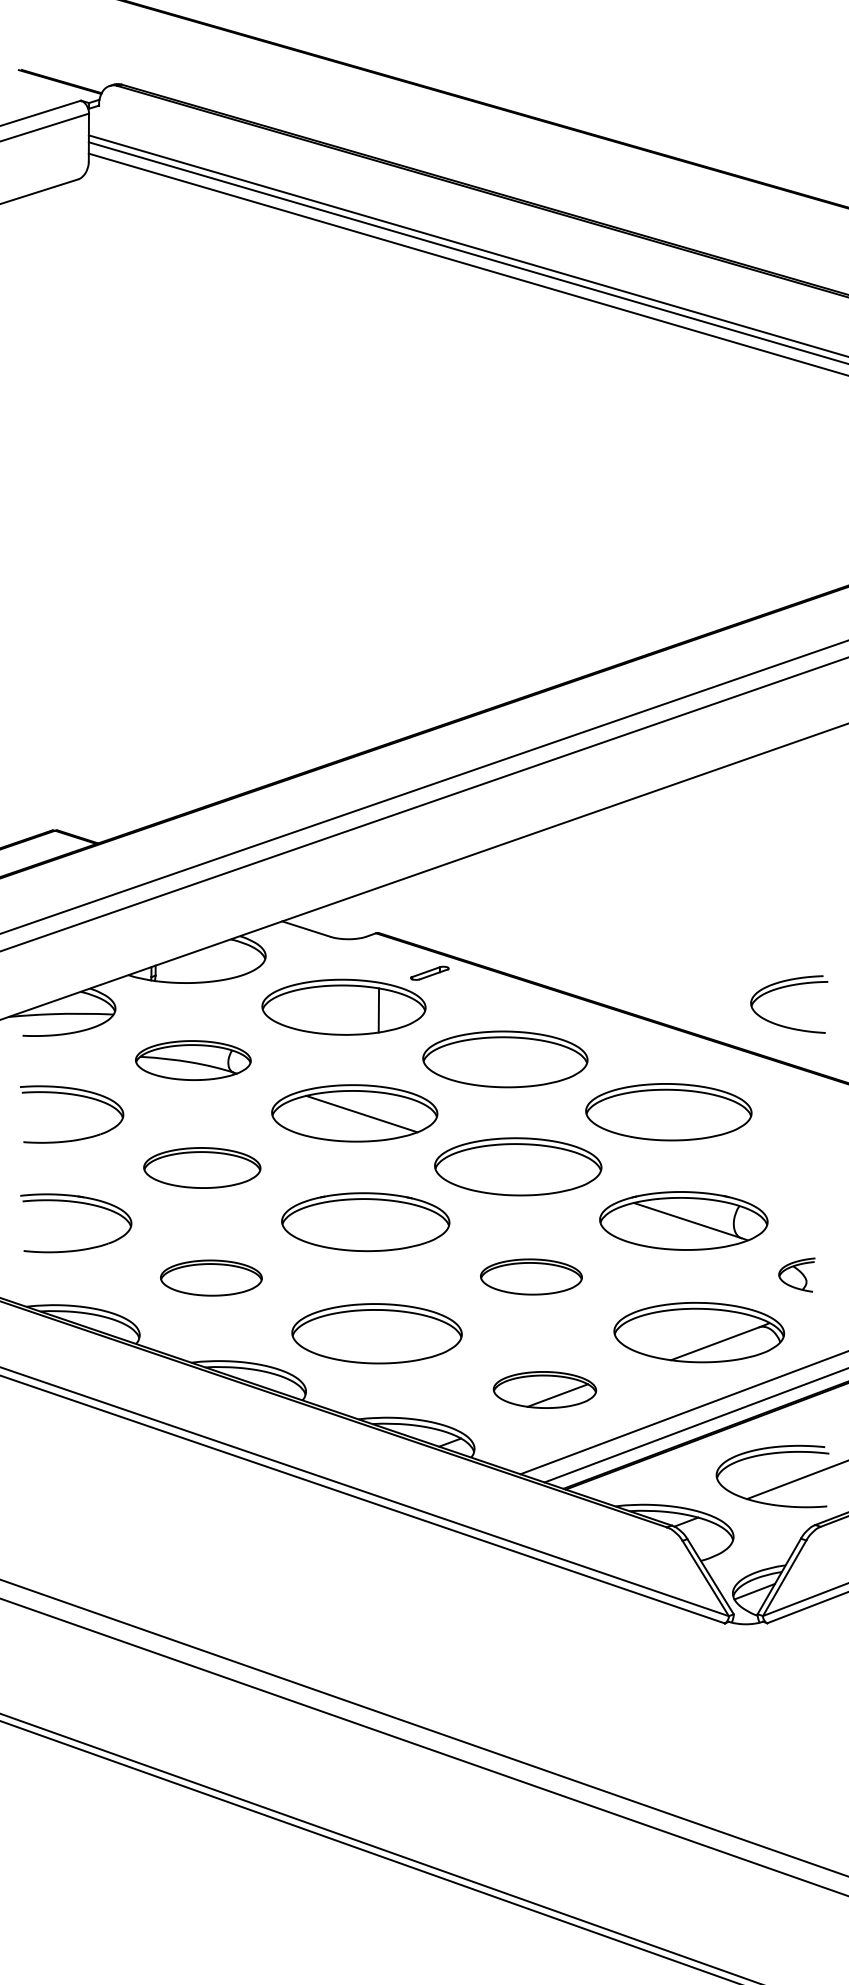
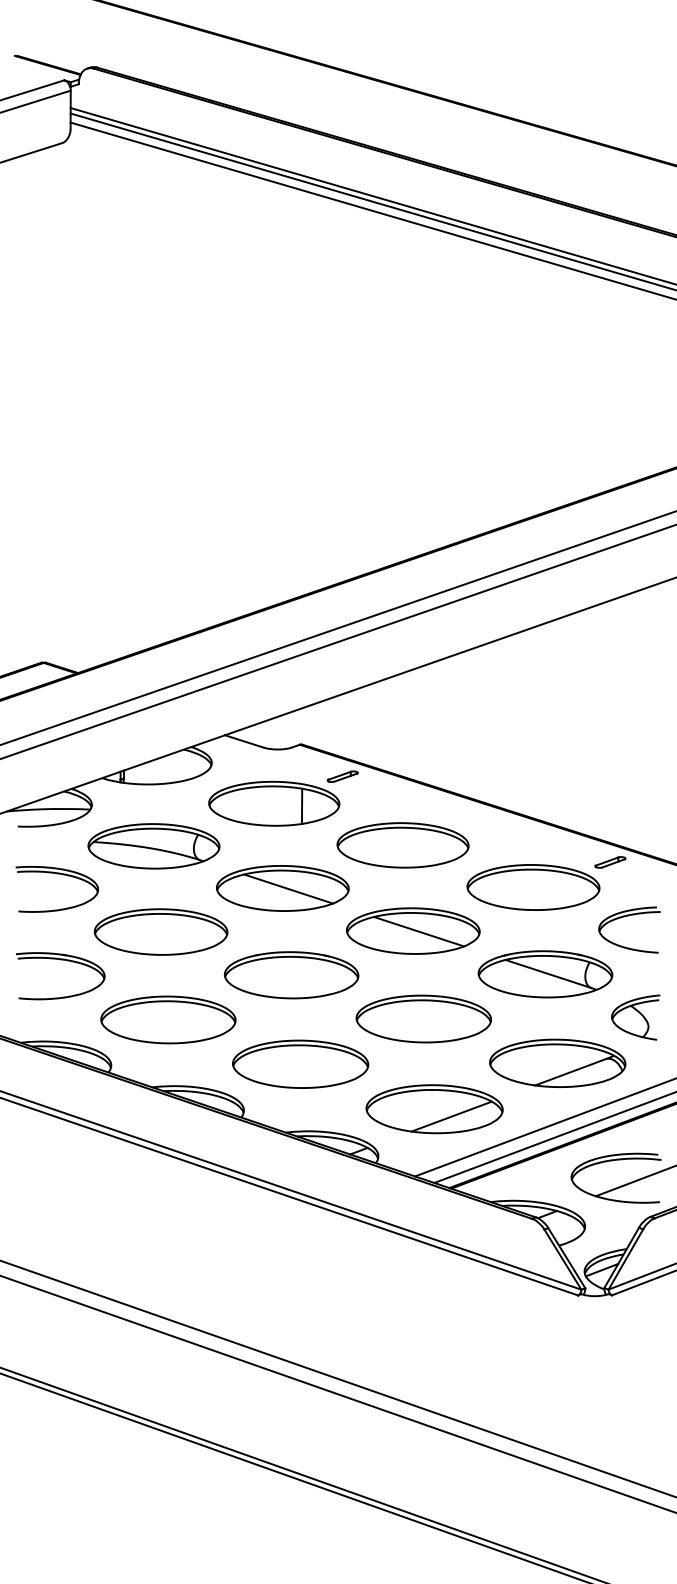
part: (787, 987) -> (628, 916), moved
part: (193, 1060) -> (154, 846), size x1.43
part: (764, 1080) -> (609, 862), added
part: (202, 1167) -> (161, 931), size x1.43
line: (524, 1167) -> (418, 931), added
part: (796, 1274) -> (635, 1017), size x1.67
part: (531, 1276) -> (423, 1018), size x1.67
part: (211, 1277) -> (168, 1019), size x1.67
part: (544, 1389) -> (434, 1108), size x1.67

